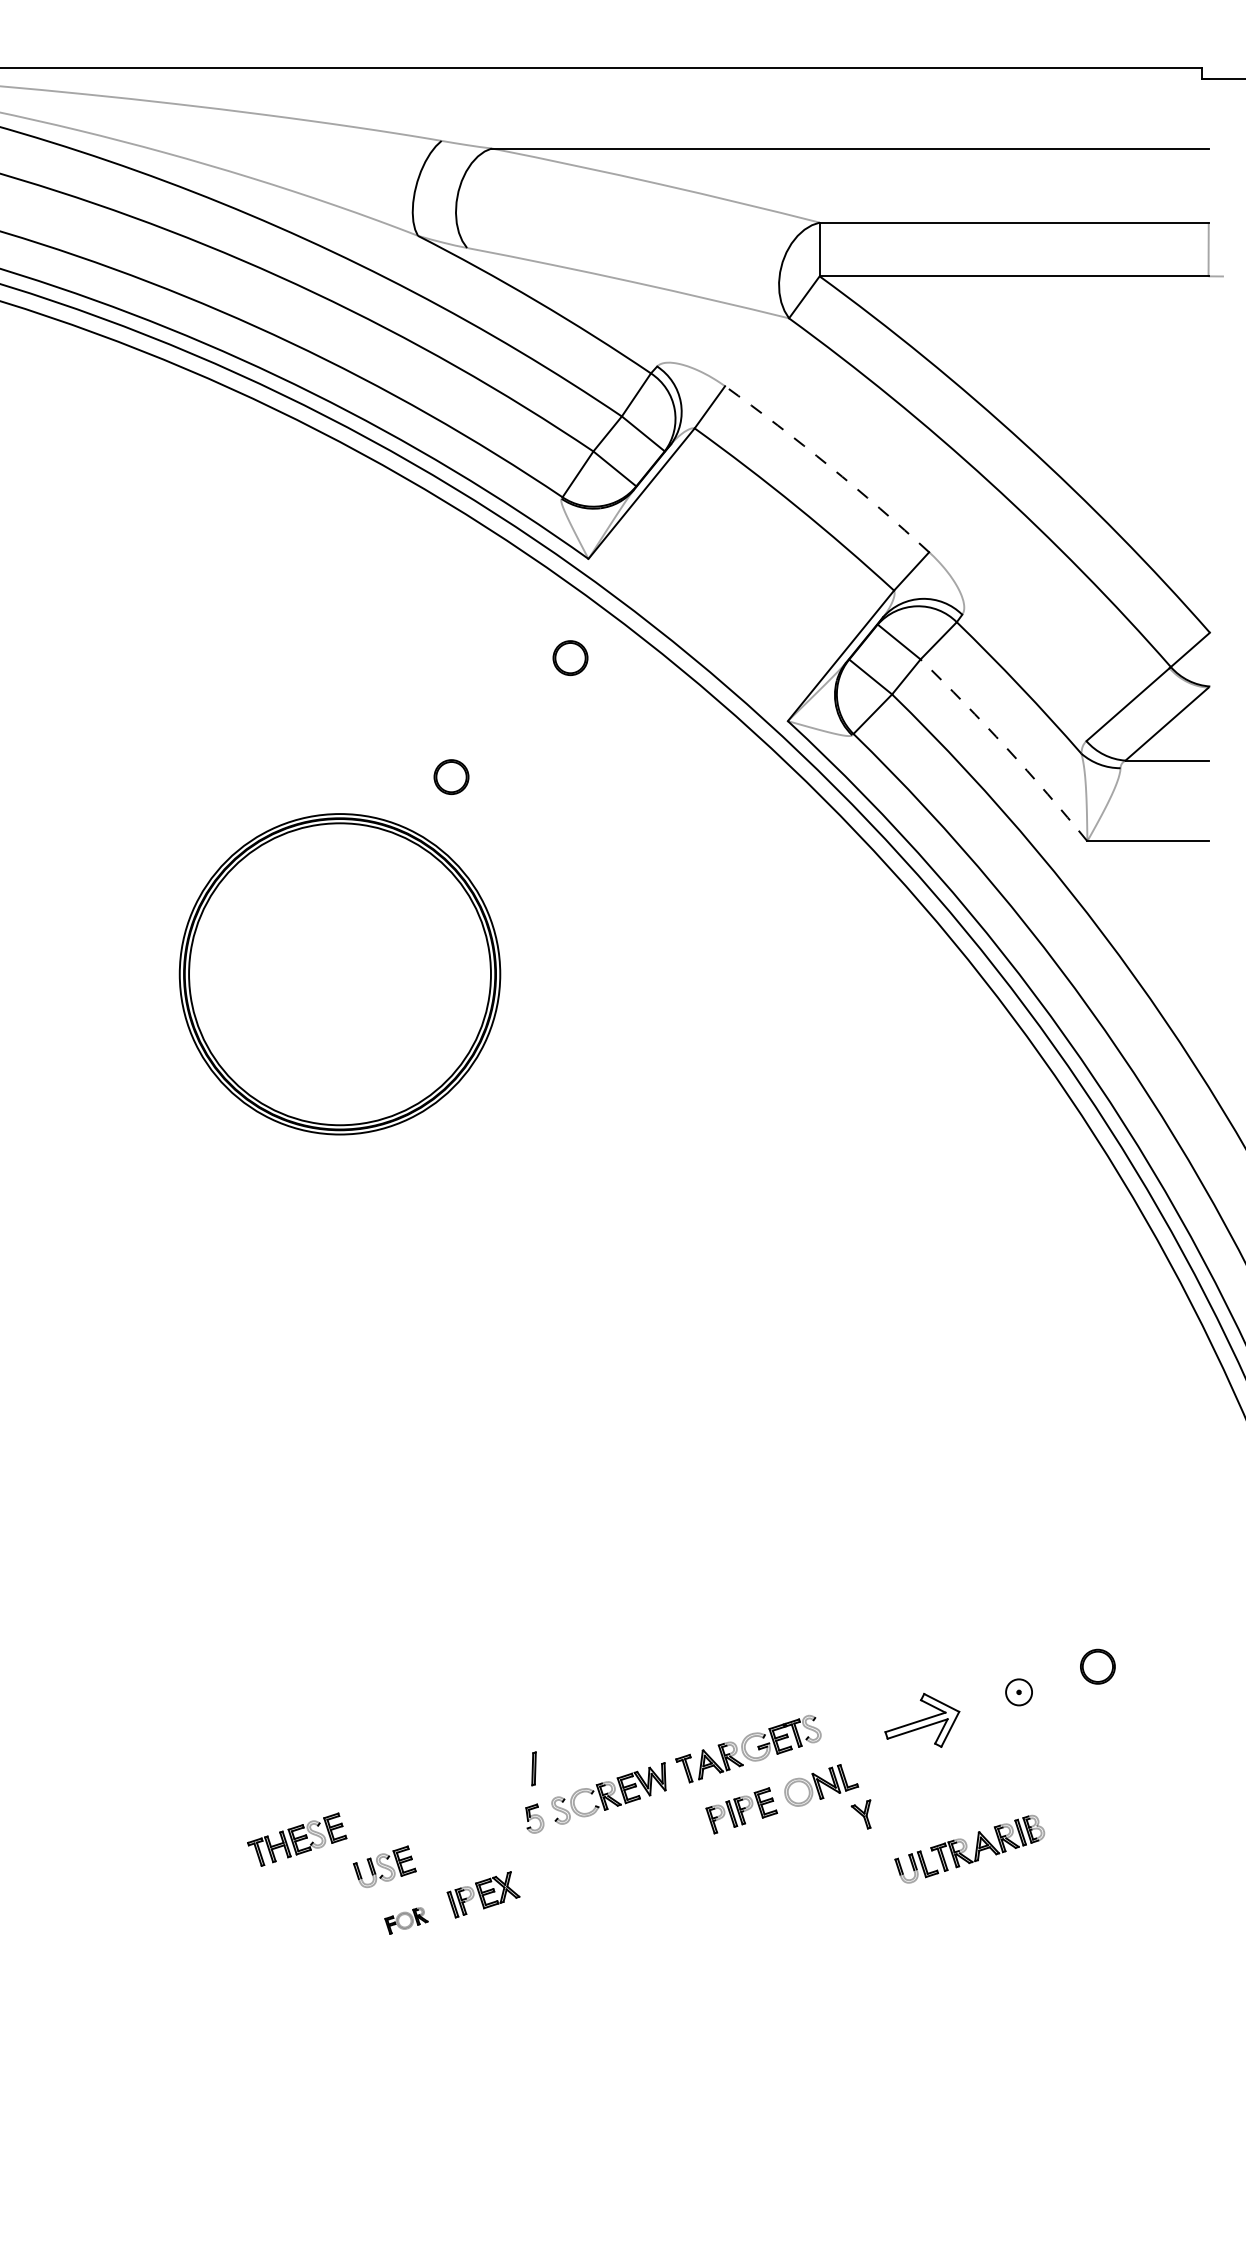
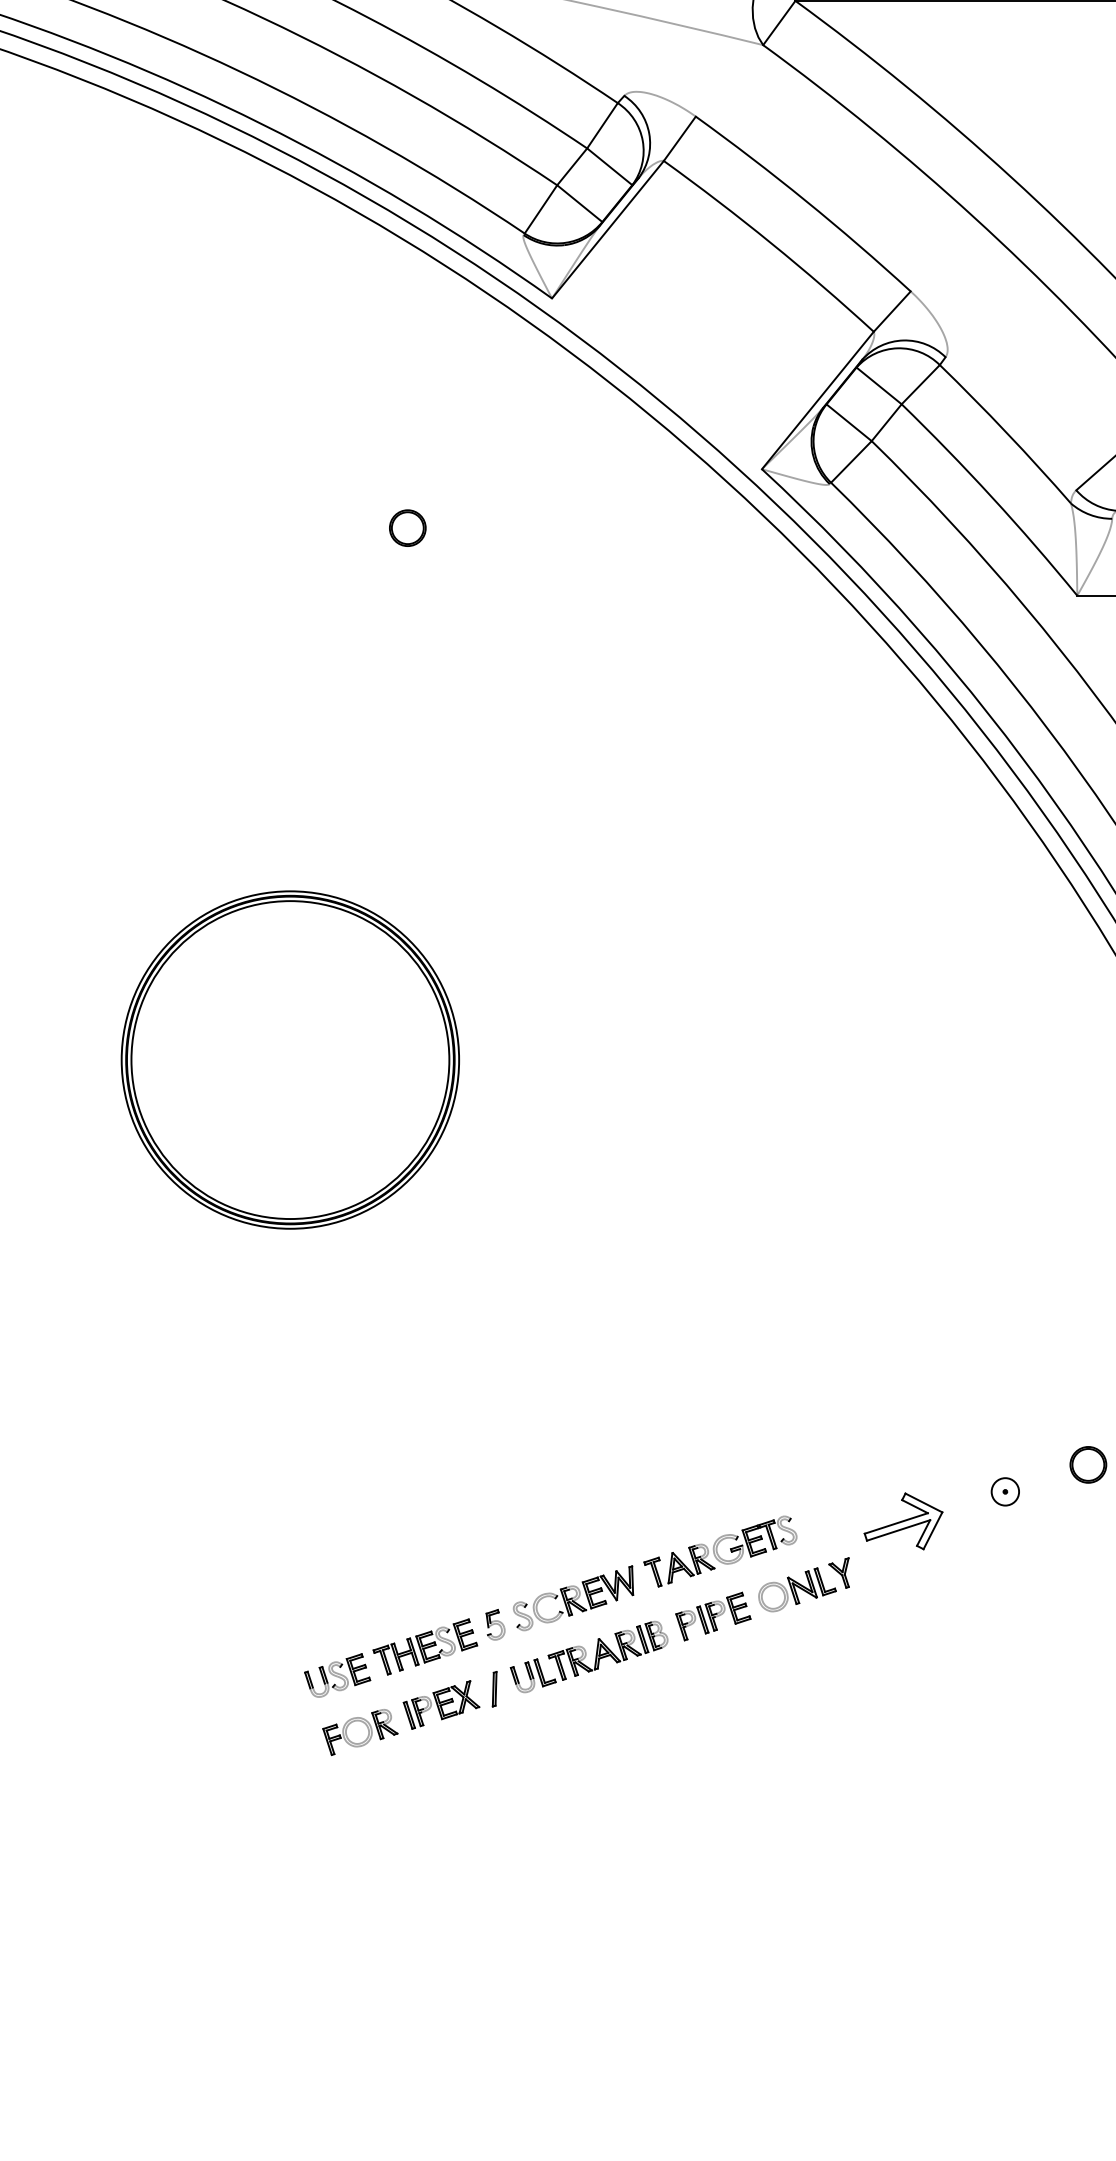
arc: (829, 466) -> (805, 201), dashed -> solid
part: (570, 657) -> (533, 402), removed
arc: (1006, 747) -> (992, 496), dashed -> solid
part: (339, 974) -> (289, 1060), moved
part: (533, 1768) -> (494, 1688), moved
part: (860, 1814) -> (838, 1573), moved
part: (297, 1839) -> (425, 1646), moved
part: (969, 1849) -> (588, 1657), moved
part: (406, 1920) -> (360, 1732), size x1.67

